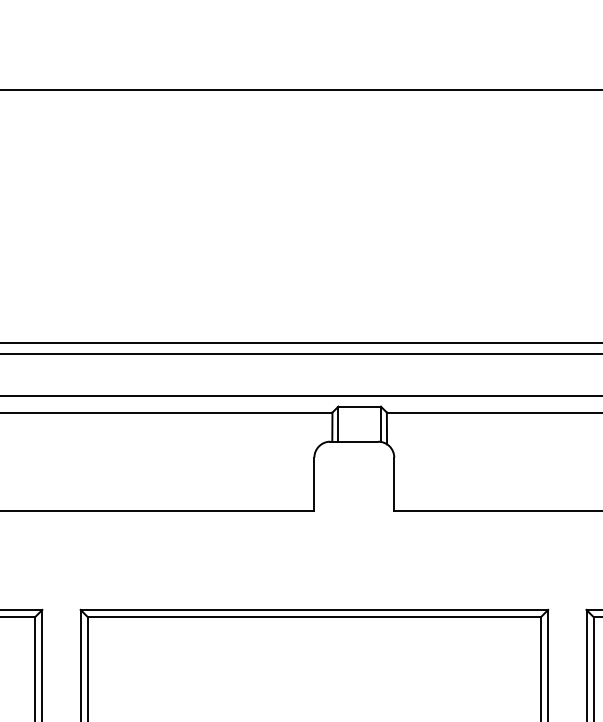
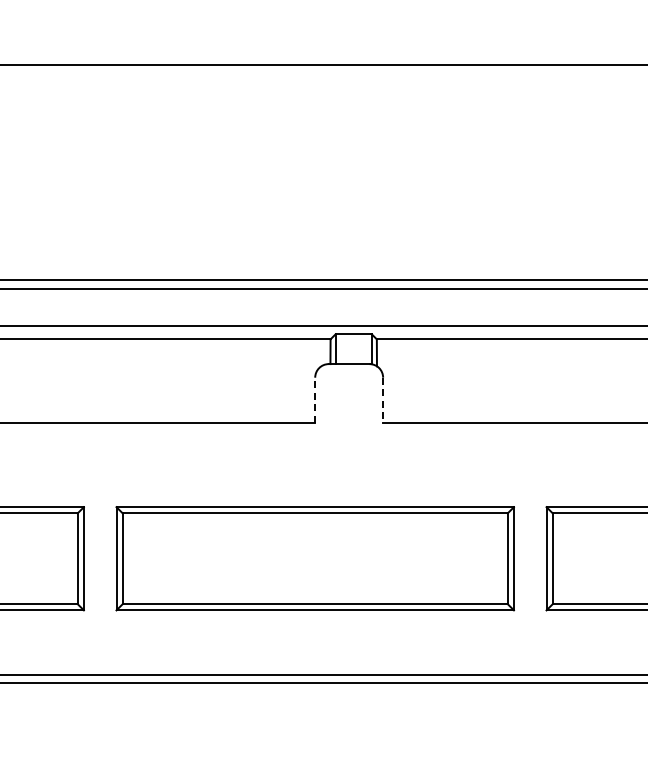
line: (314, 484) -> (315, 400), solid -> dashed
line: (394, 484) -> (383, 400), solid -> dashed

